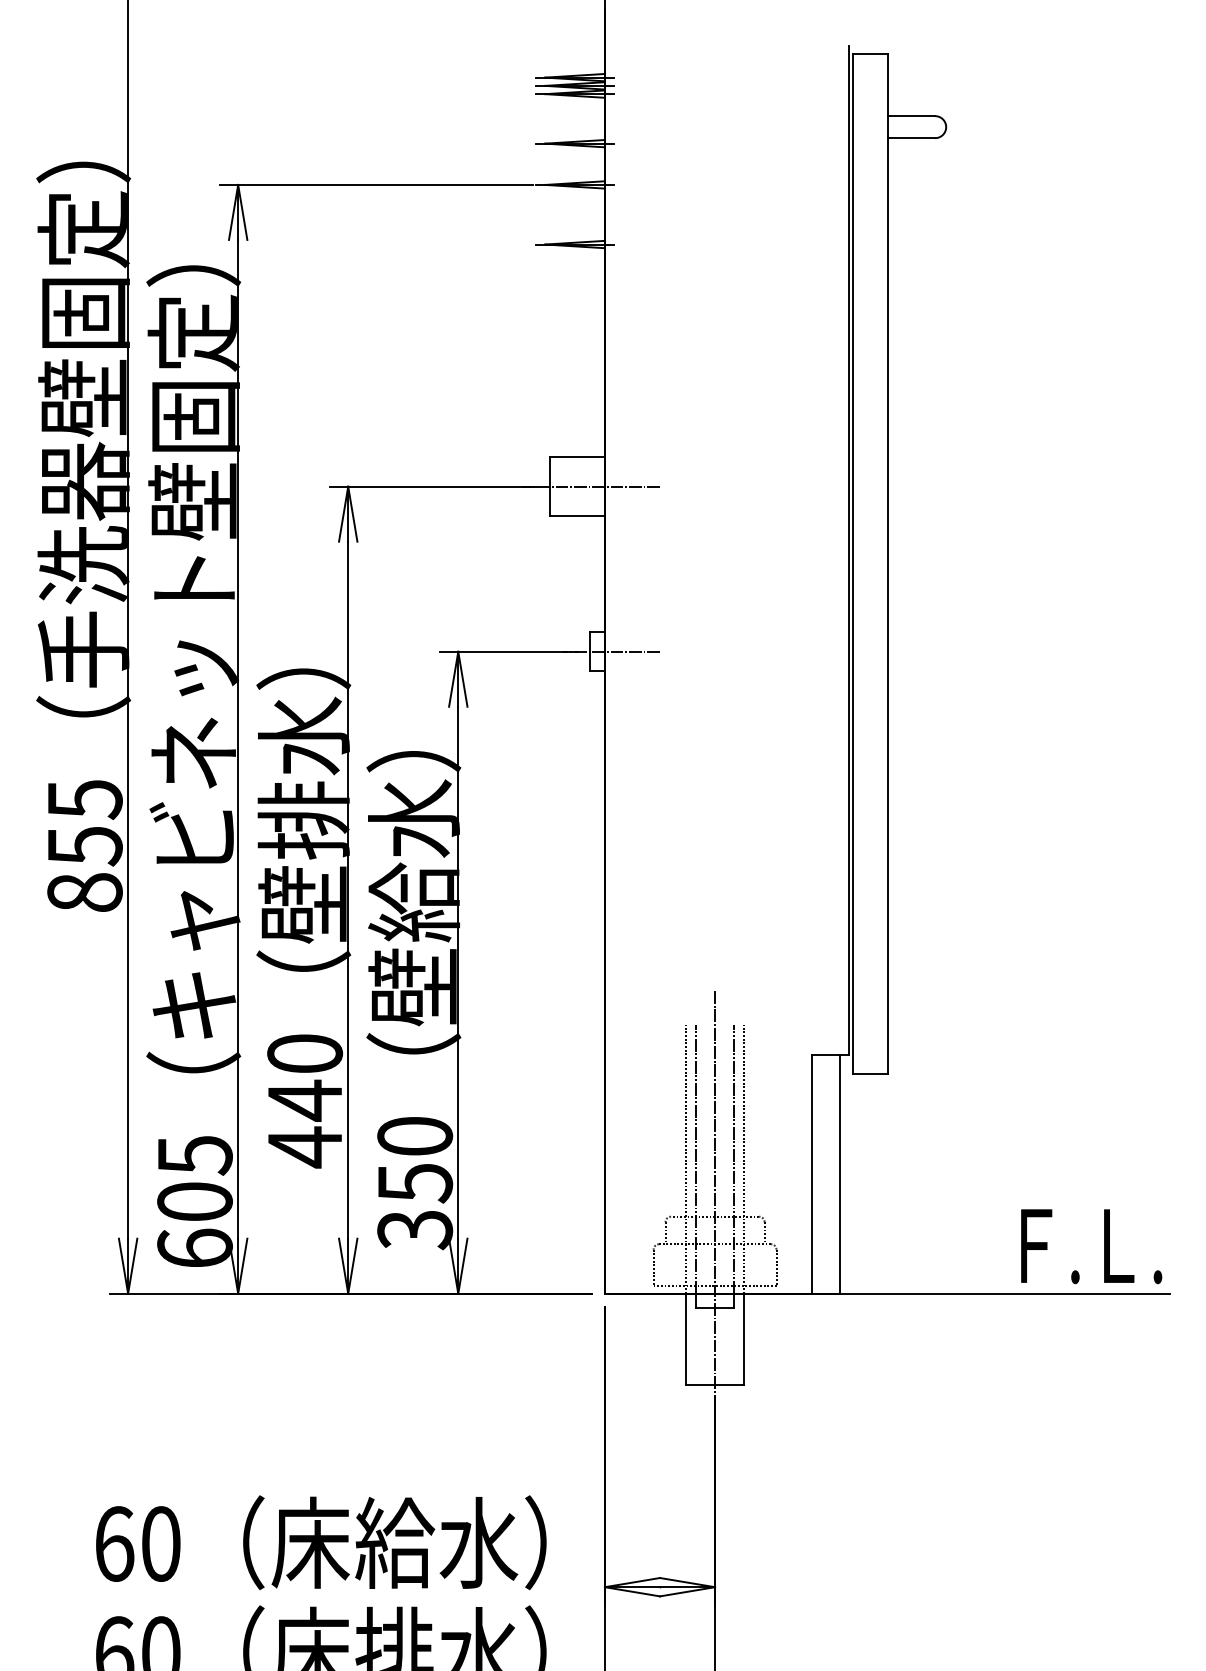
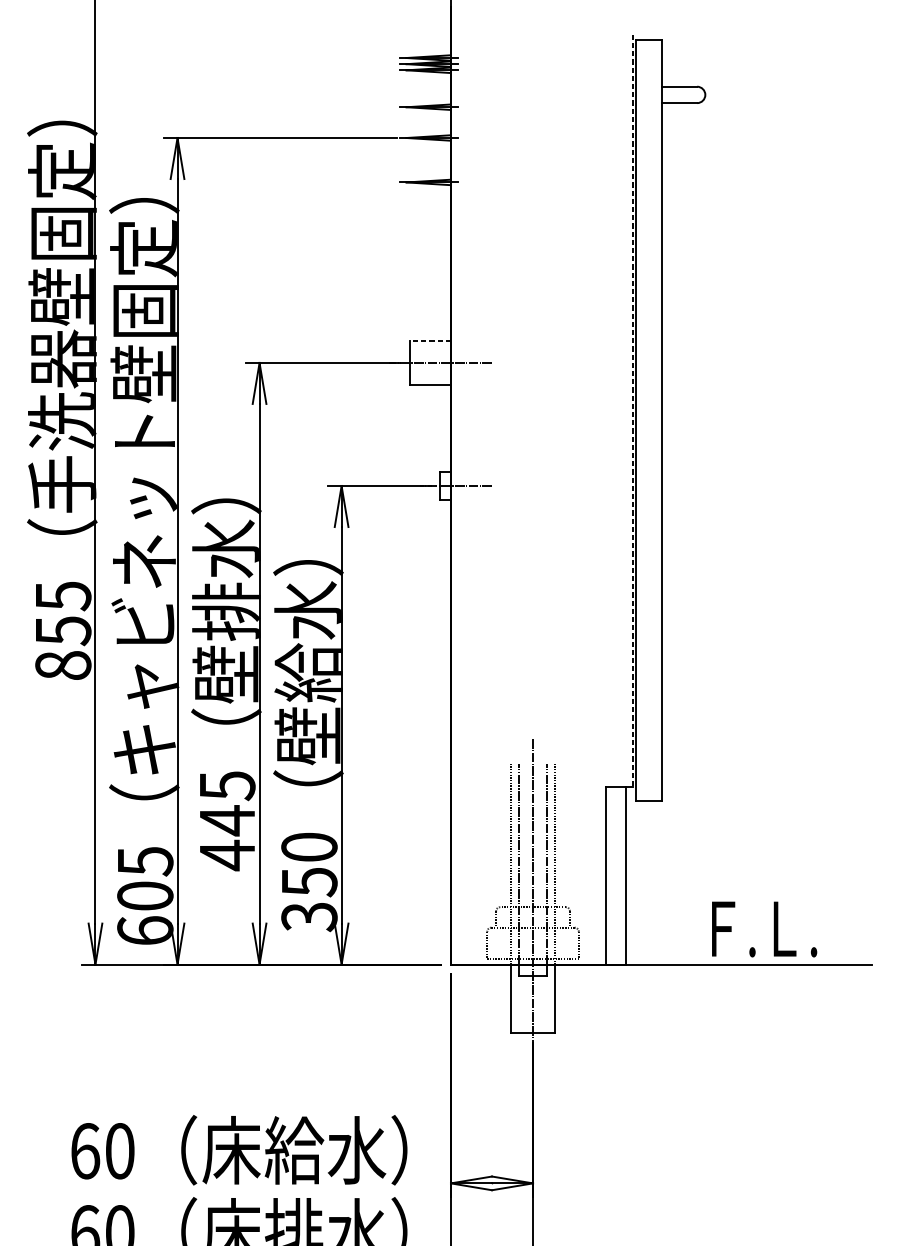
line: (577, 457) -> (430, 341), solid -> dashed
line: (848, 551) -> (632, 411), solid -> dashed
text: (304, 1054) -> (226, 786), 440 -> 445
text: (1091, 1246) -> (764, 929), moved

